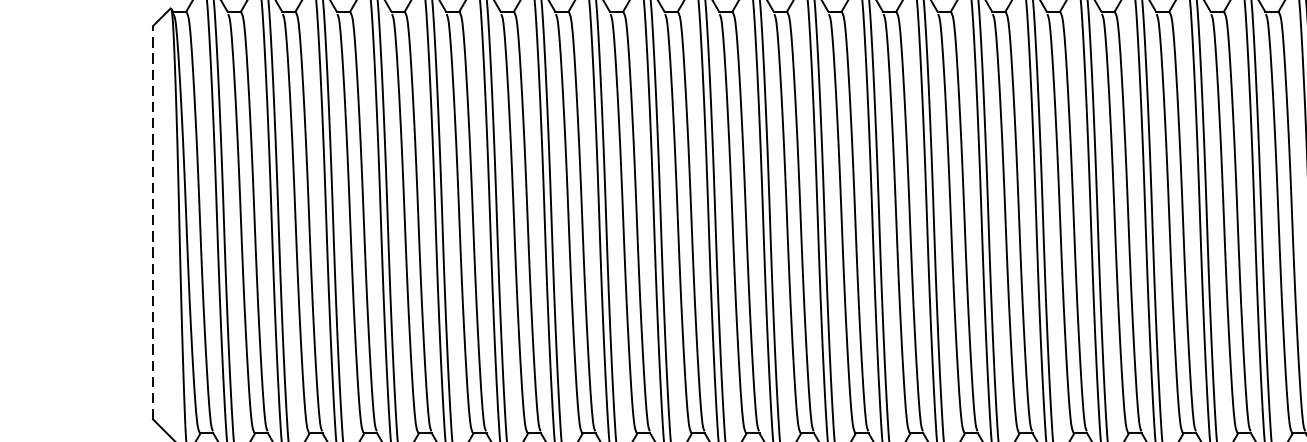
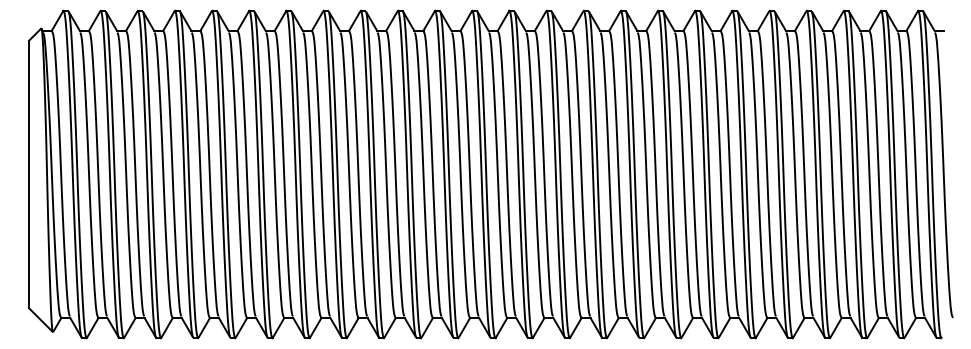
line: (153, 222) -> (29, 174), dashed -> solid

